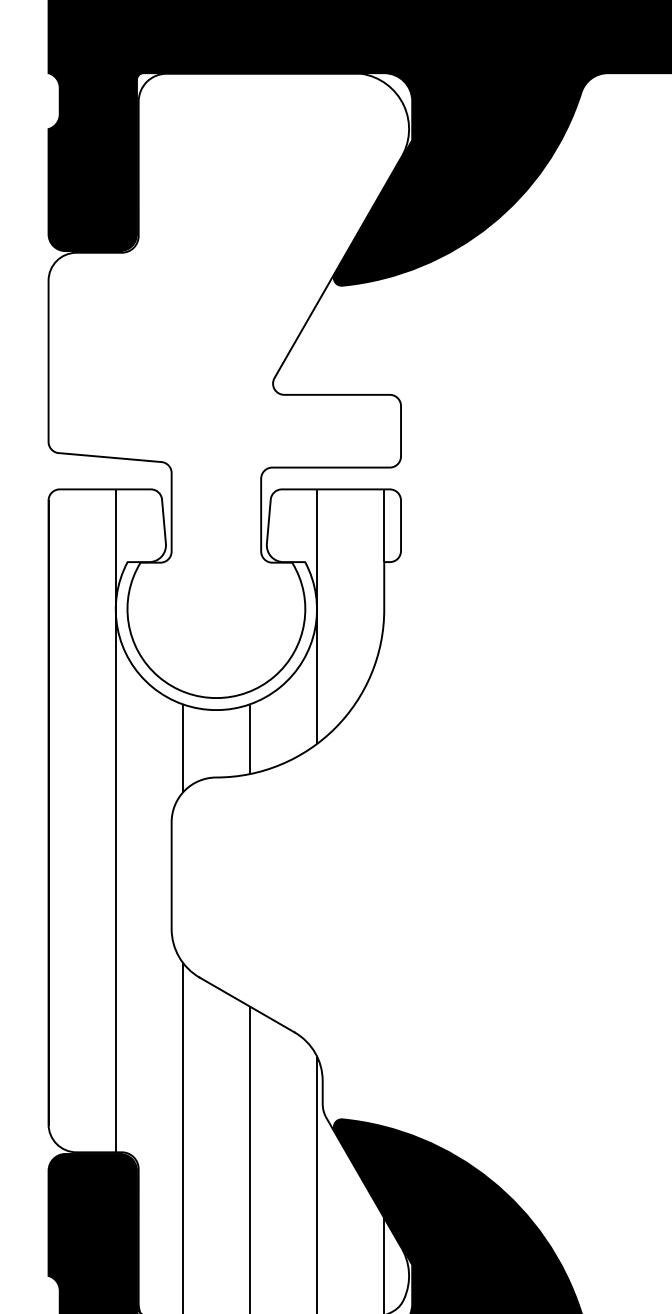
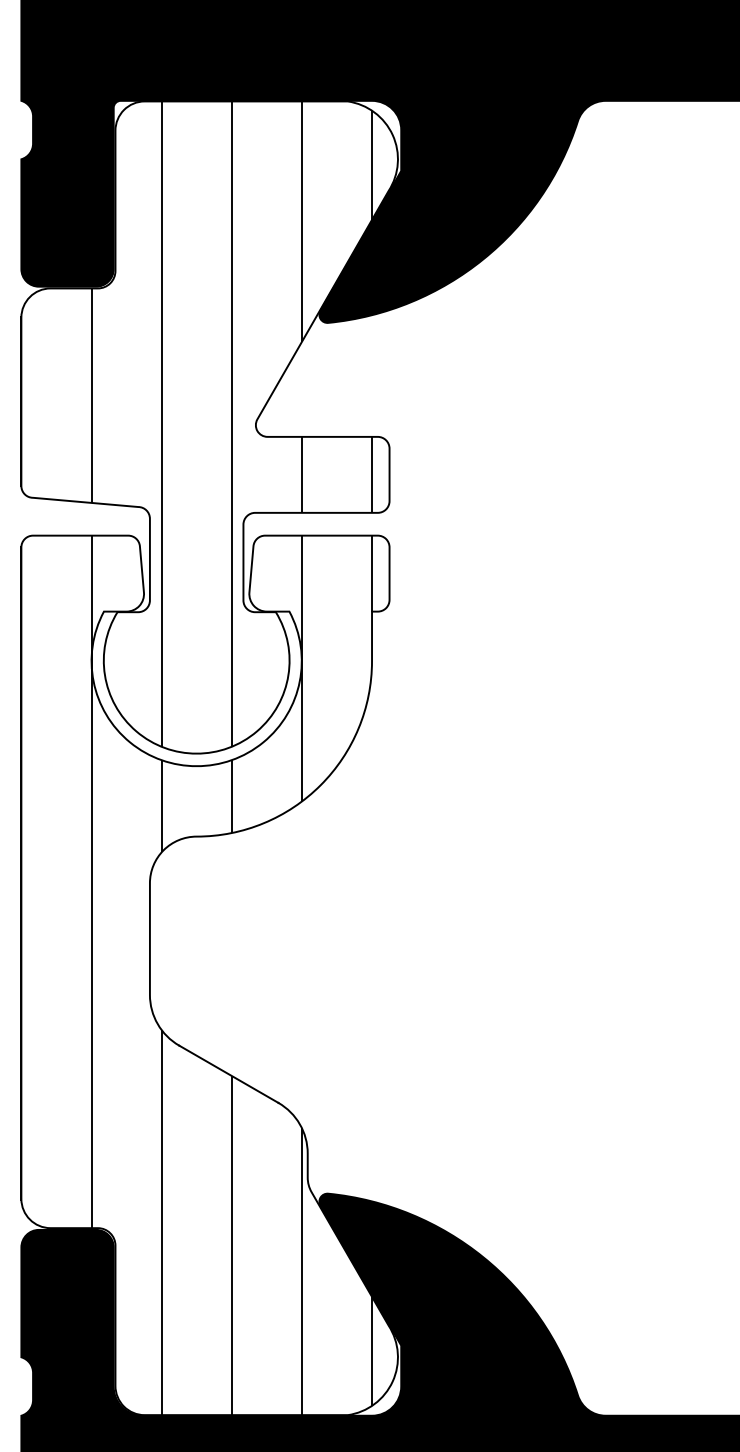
hatch: (216, 382) -> (196, 423), added

